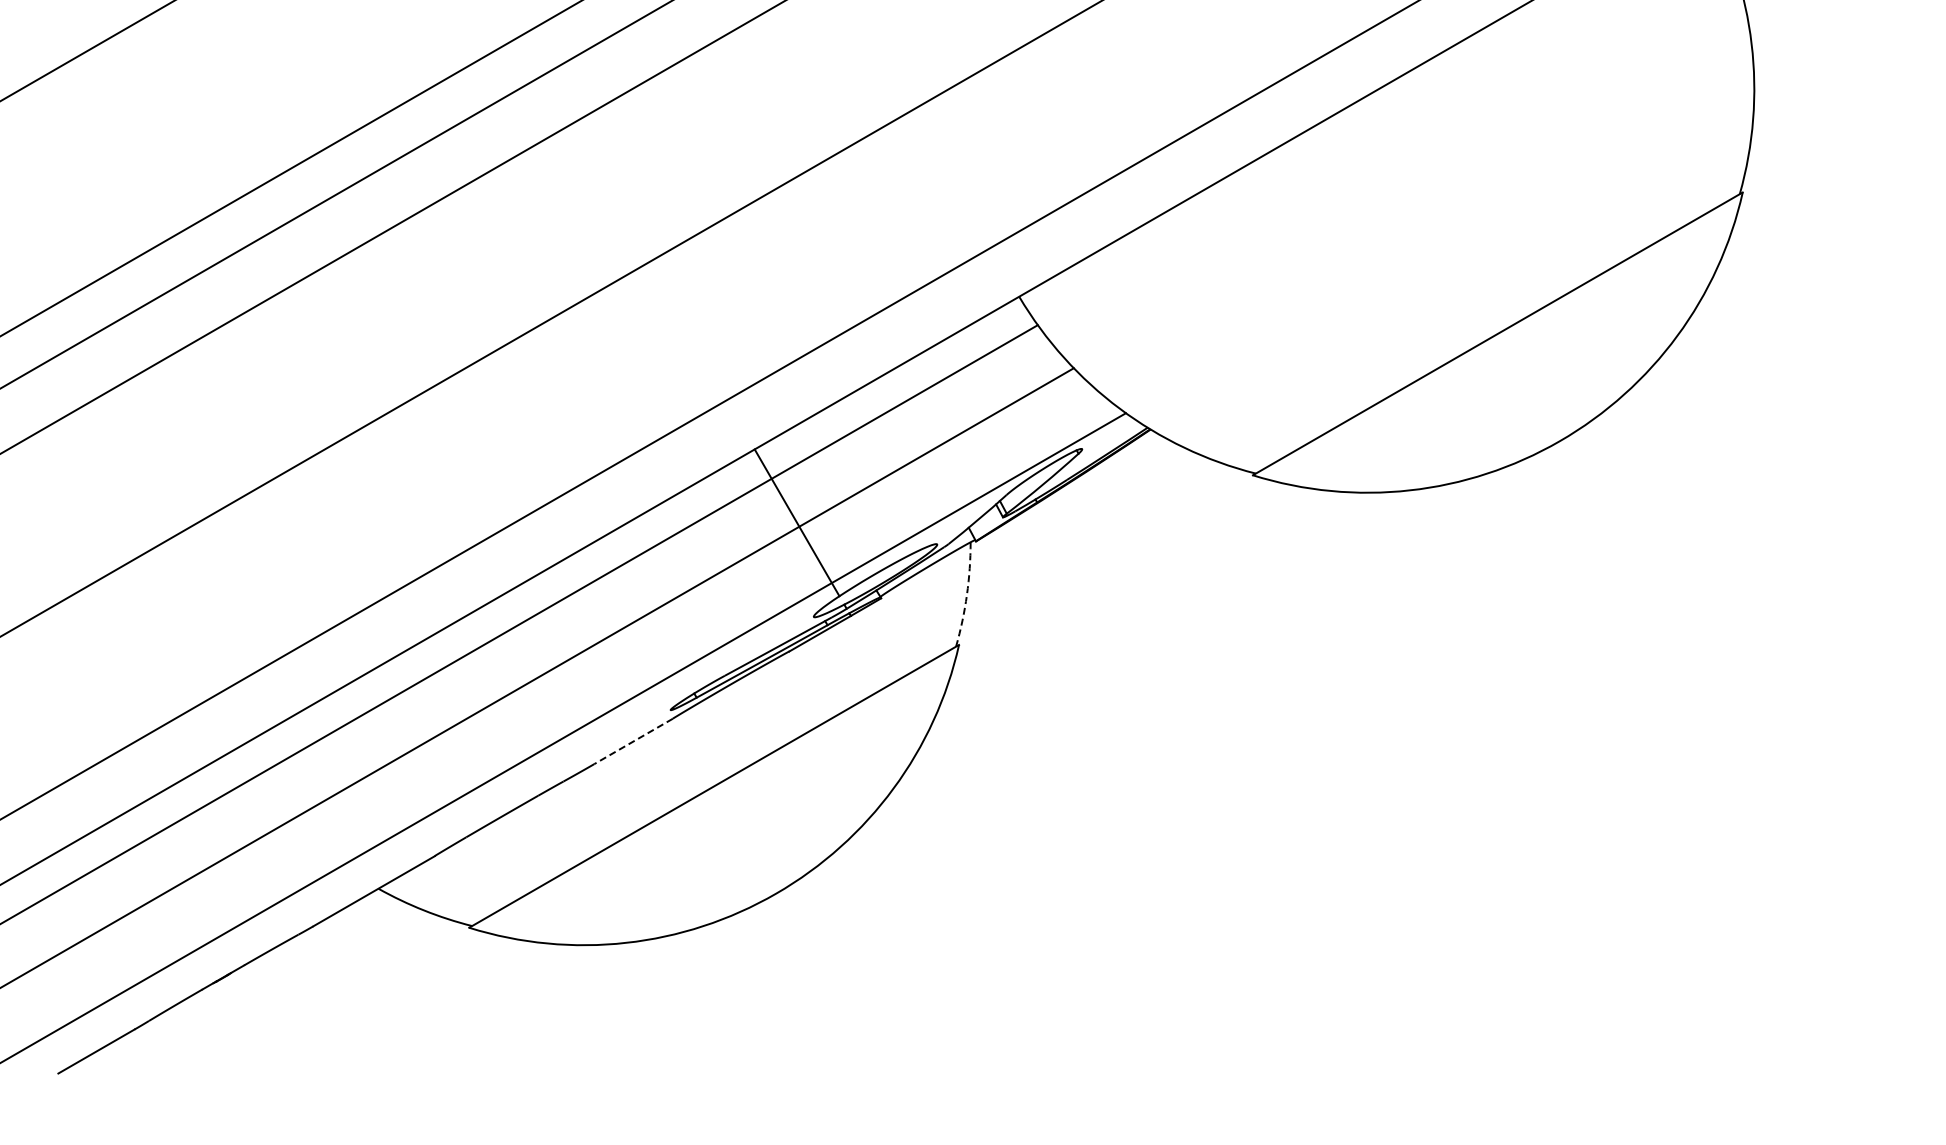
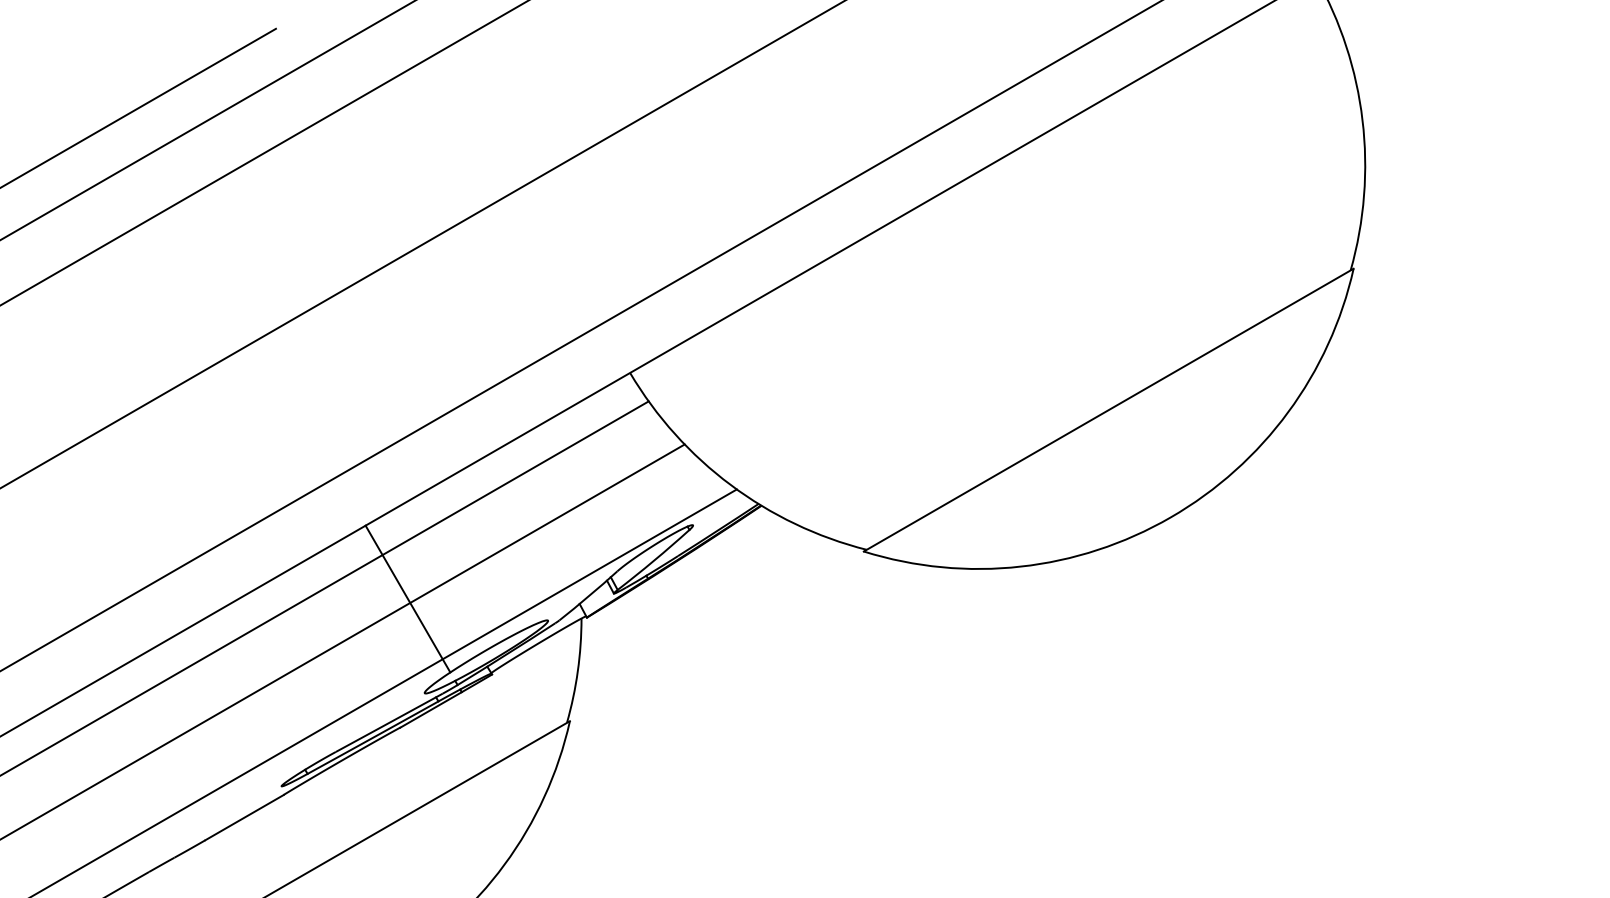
arc: (966, 594) -> (577, 670), dashed -> solid
line: (633, 741) -> (244, 817), dashed -> solid

